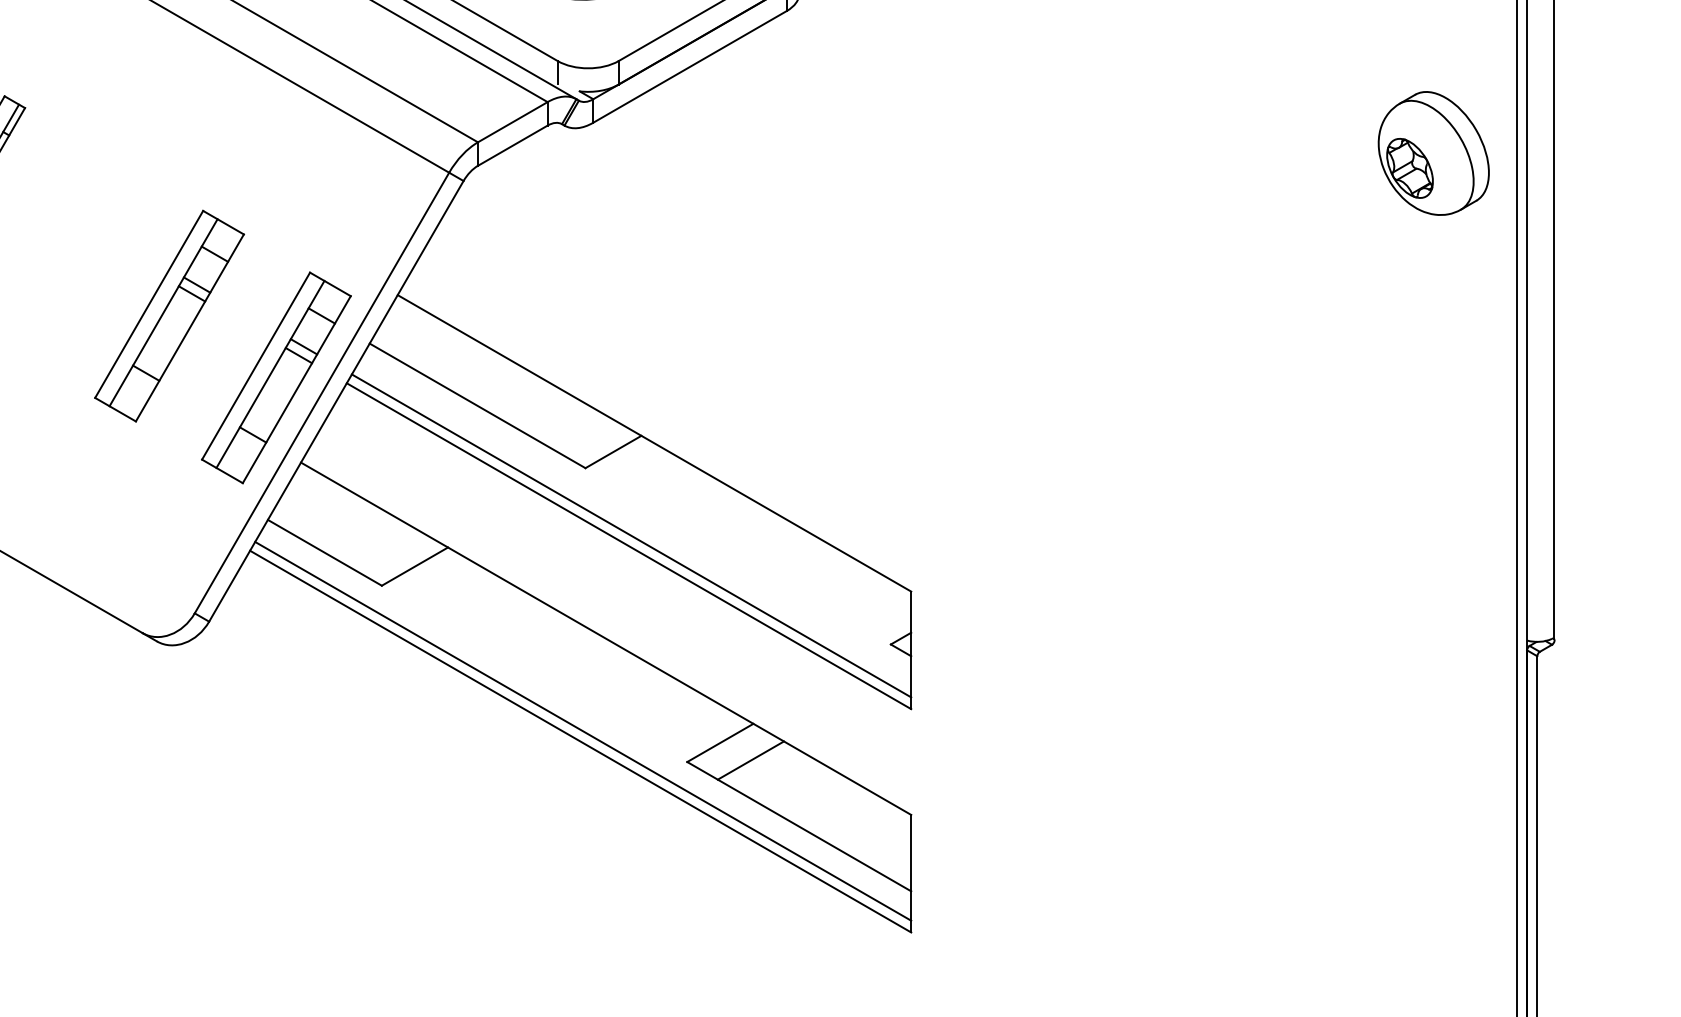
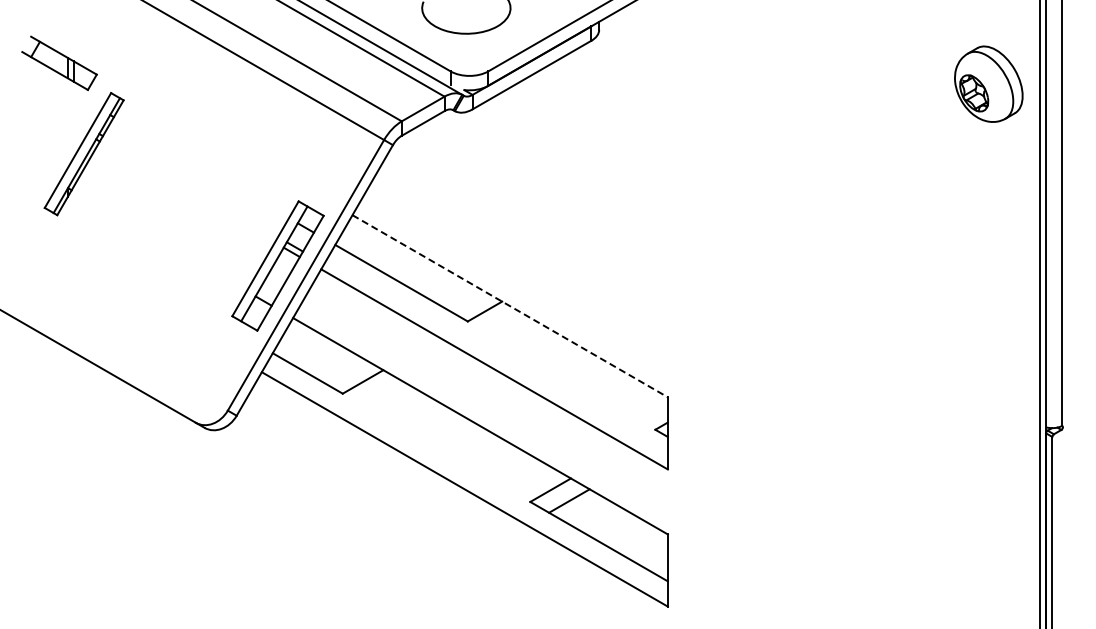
part: (1433, 152) -> (988, 83), moved
part: (169, 315) -> (212, 227), removed
line: (654, 443) -> (510, 306), solid -> dashed
line: (630, 534) -> (495, 362), removed
line: (581, 730) -> (465, 482), removed

